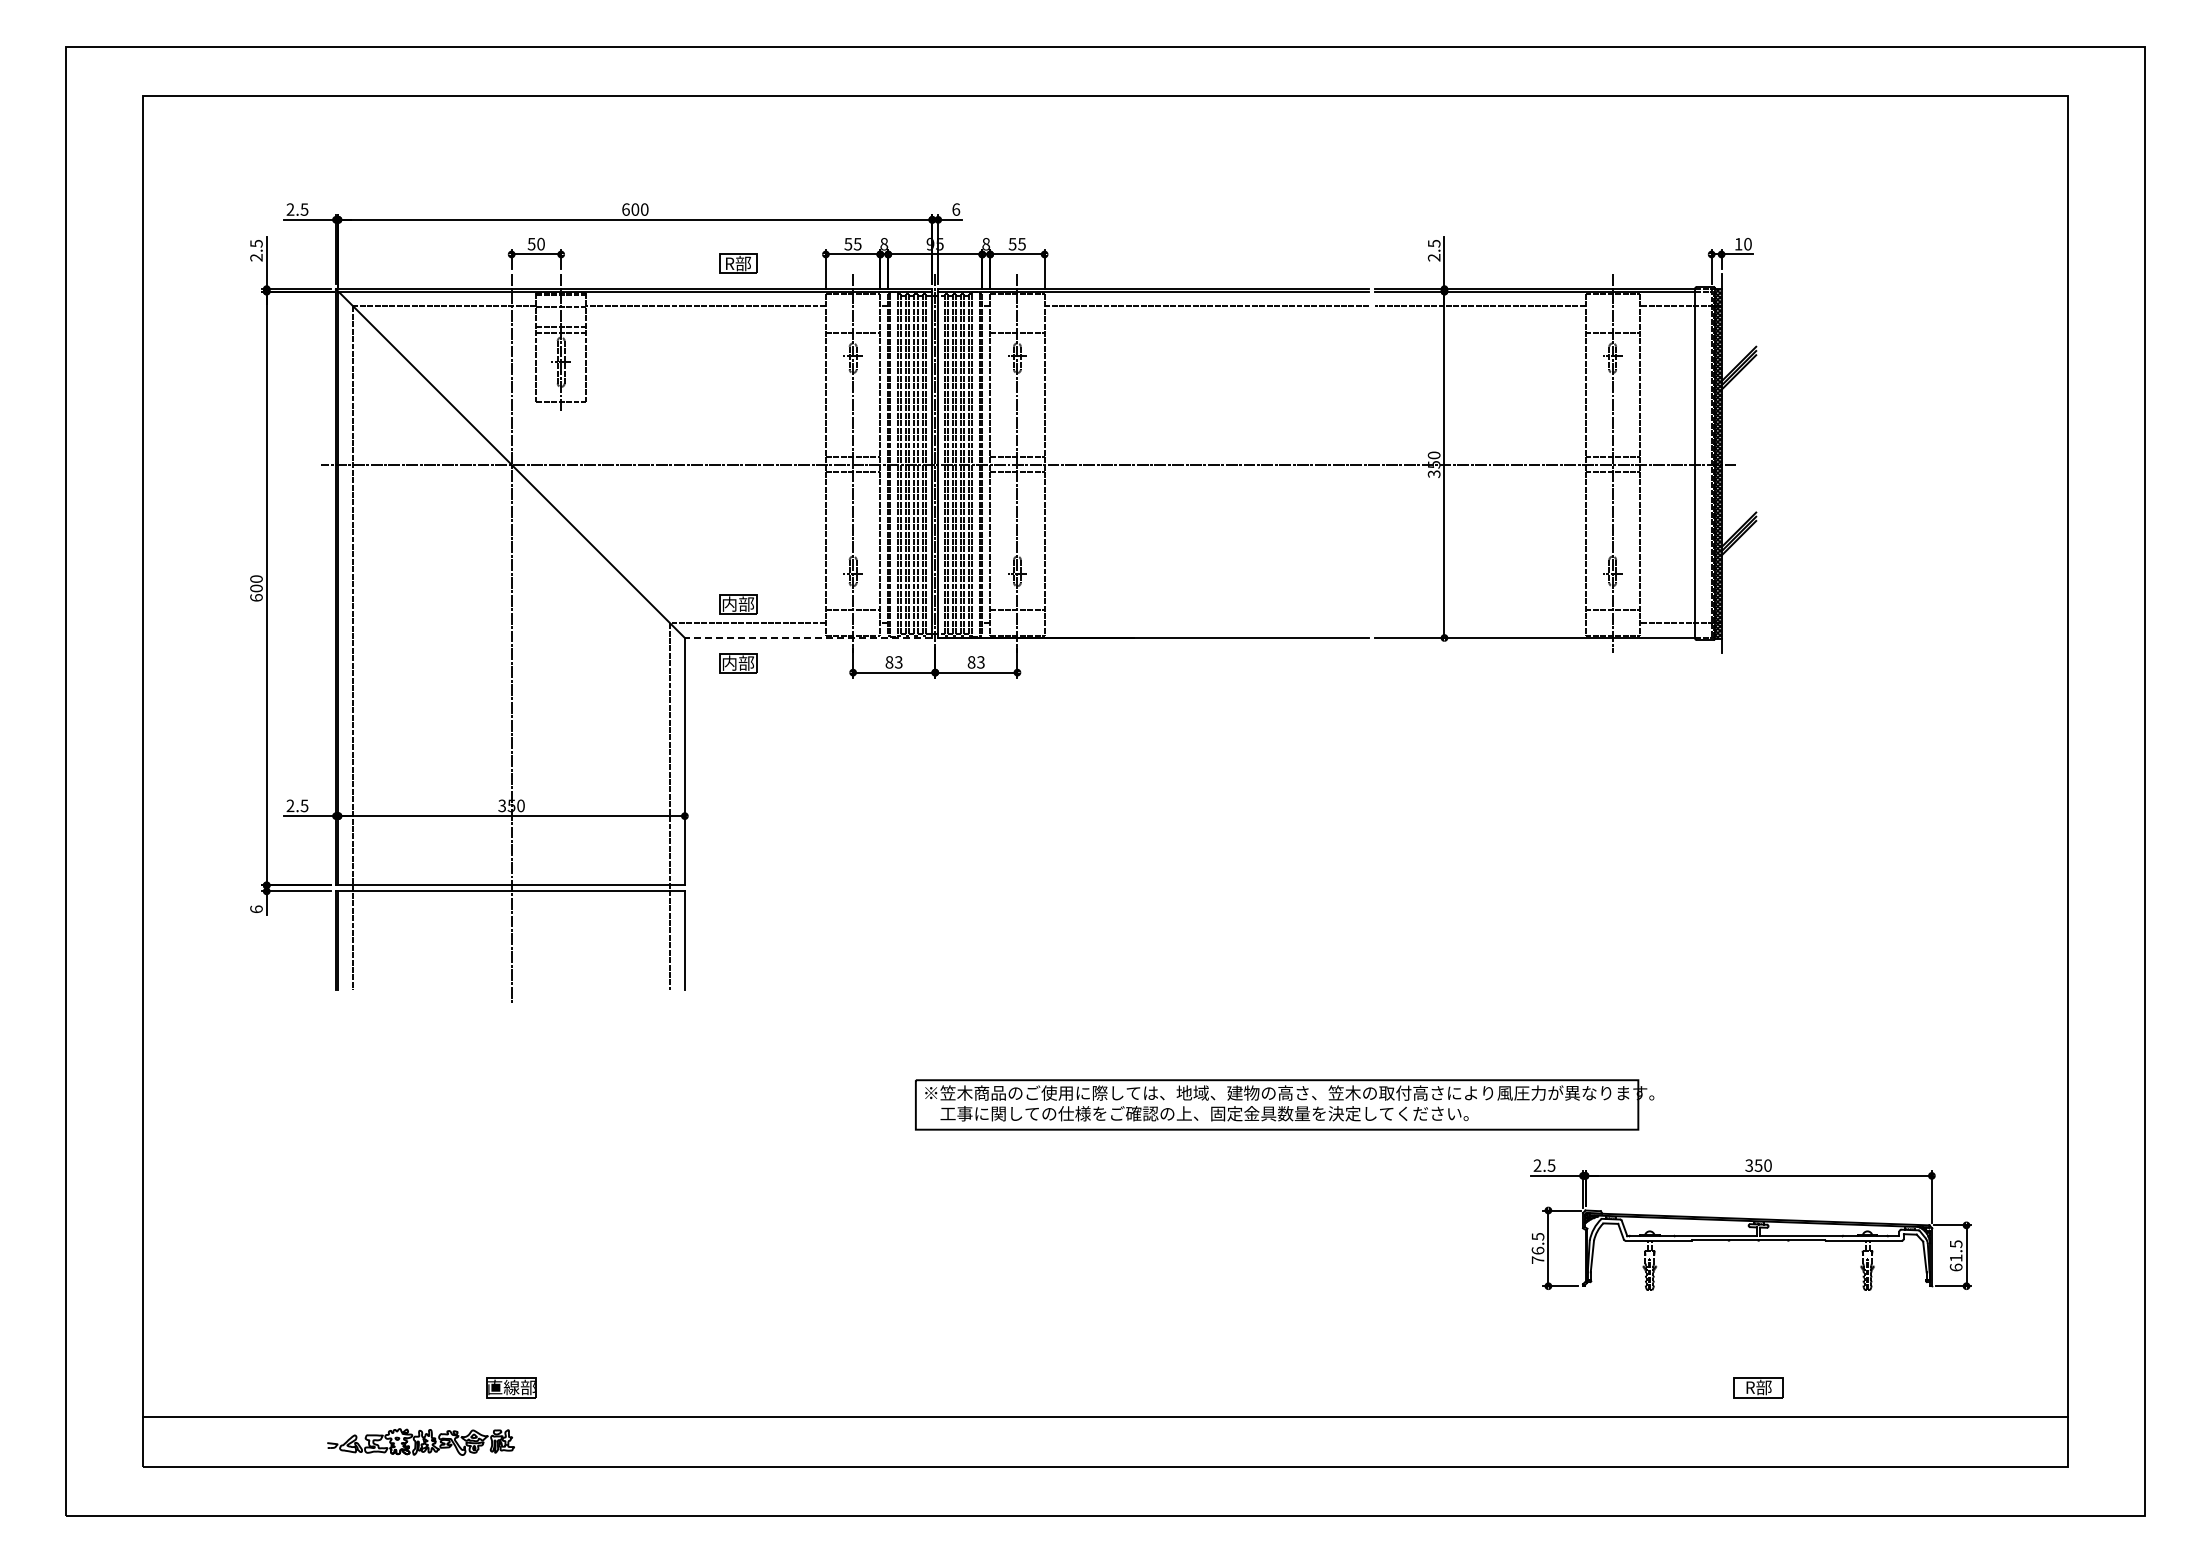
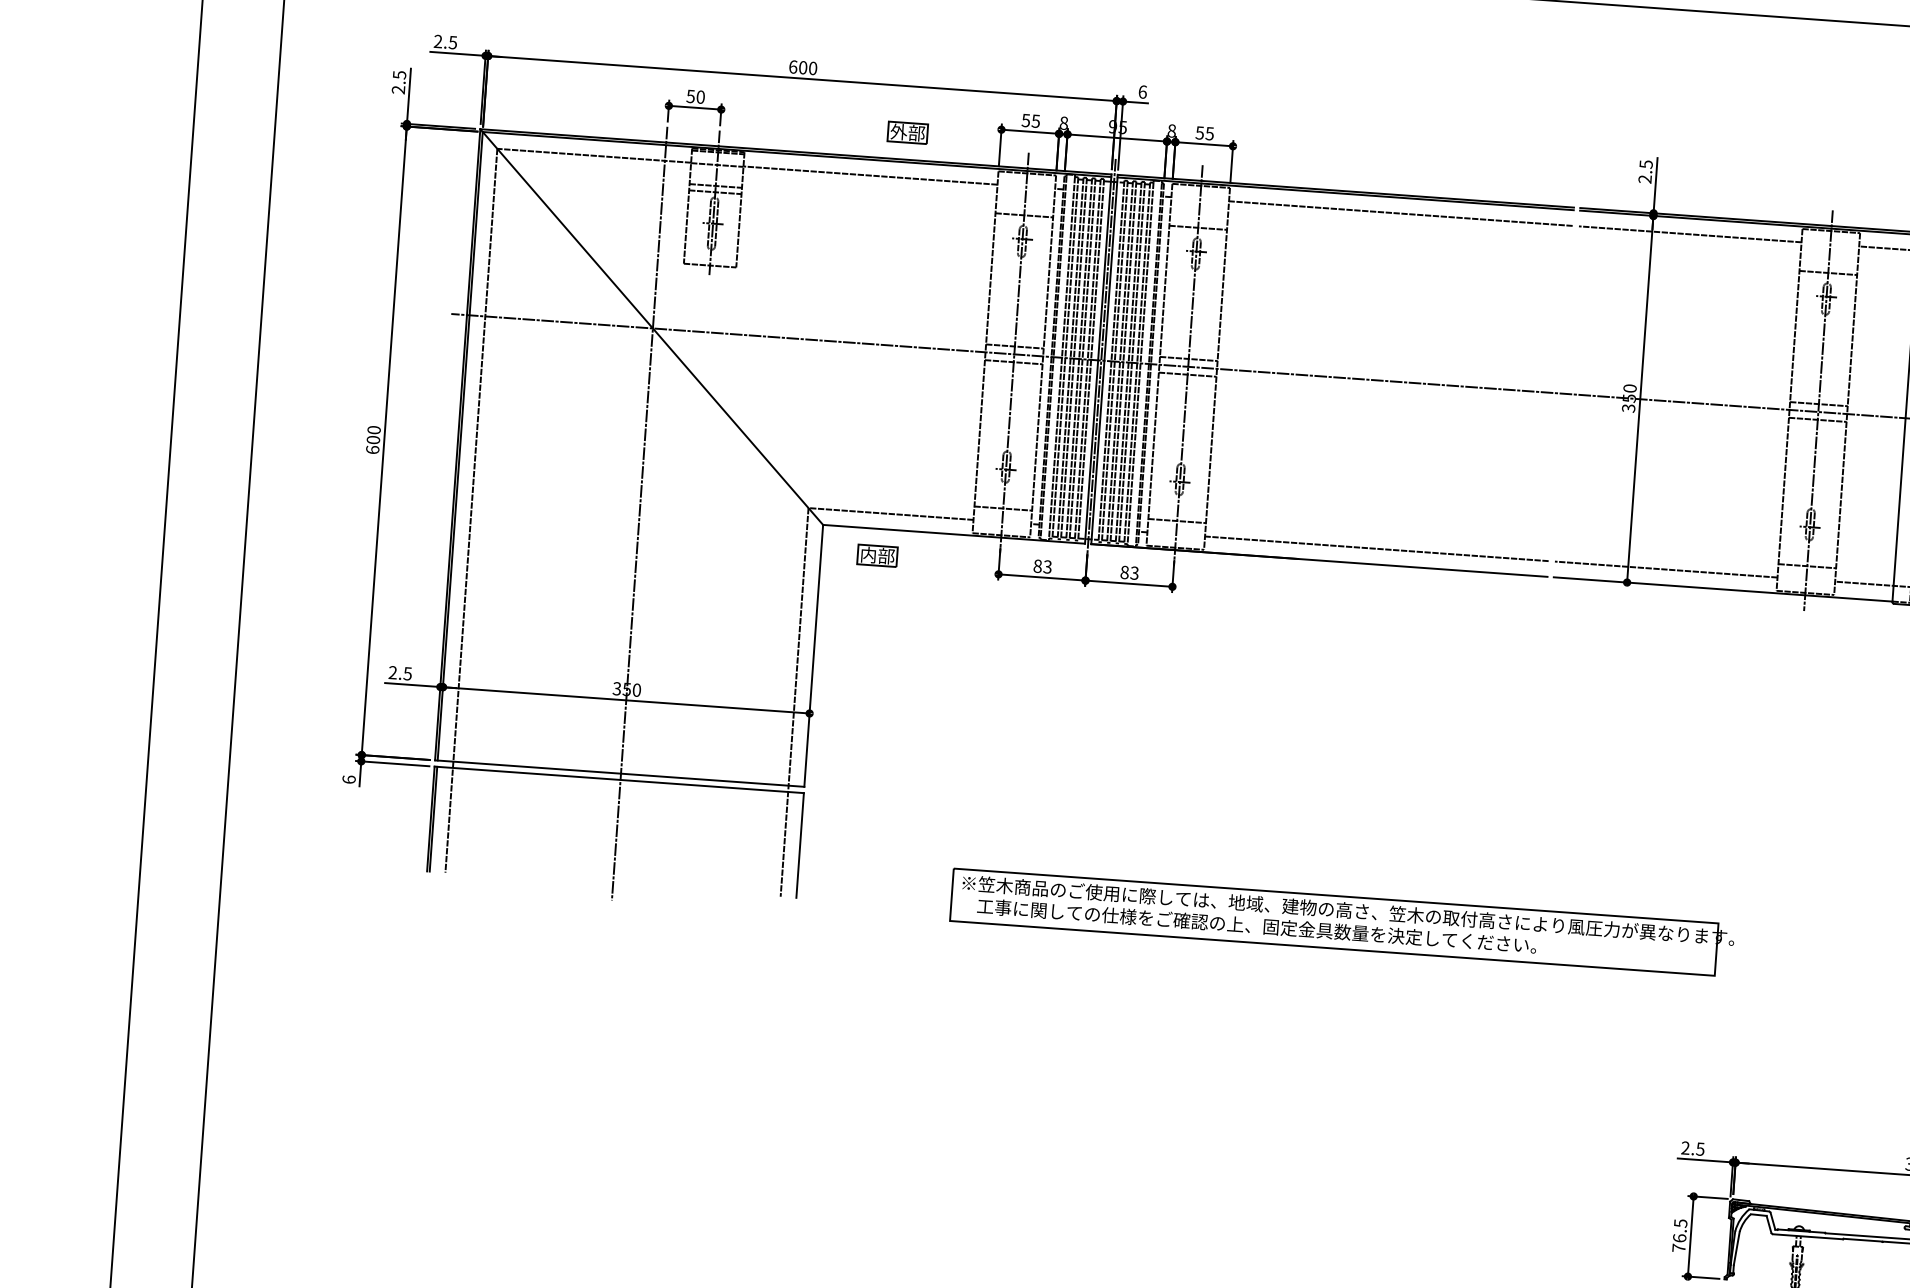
text: (737, 263) -> (907, 132), R部 -> 外部
part: (738, 604) -> (882, 493), removed
line: (1206, 623) -> (1376, 549), added
line: (1480, 623) -> (1666, 569), added
line: (808, 637) -> (954, 533), dashed -> solid
part: (1284, 1104) -> (1342, 922), moved

